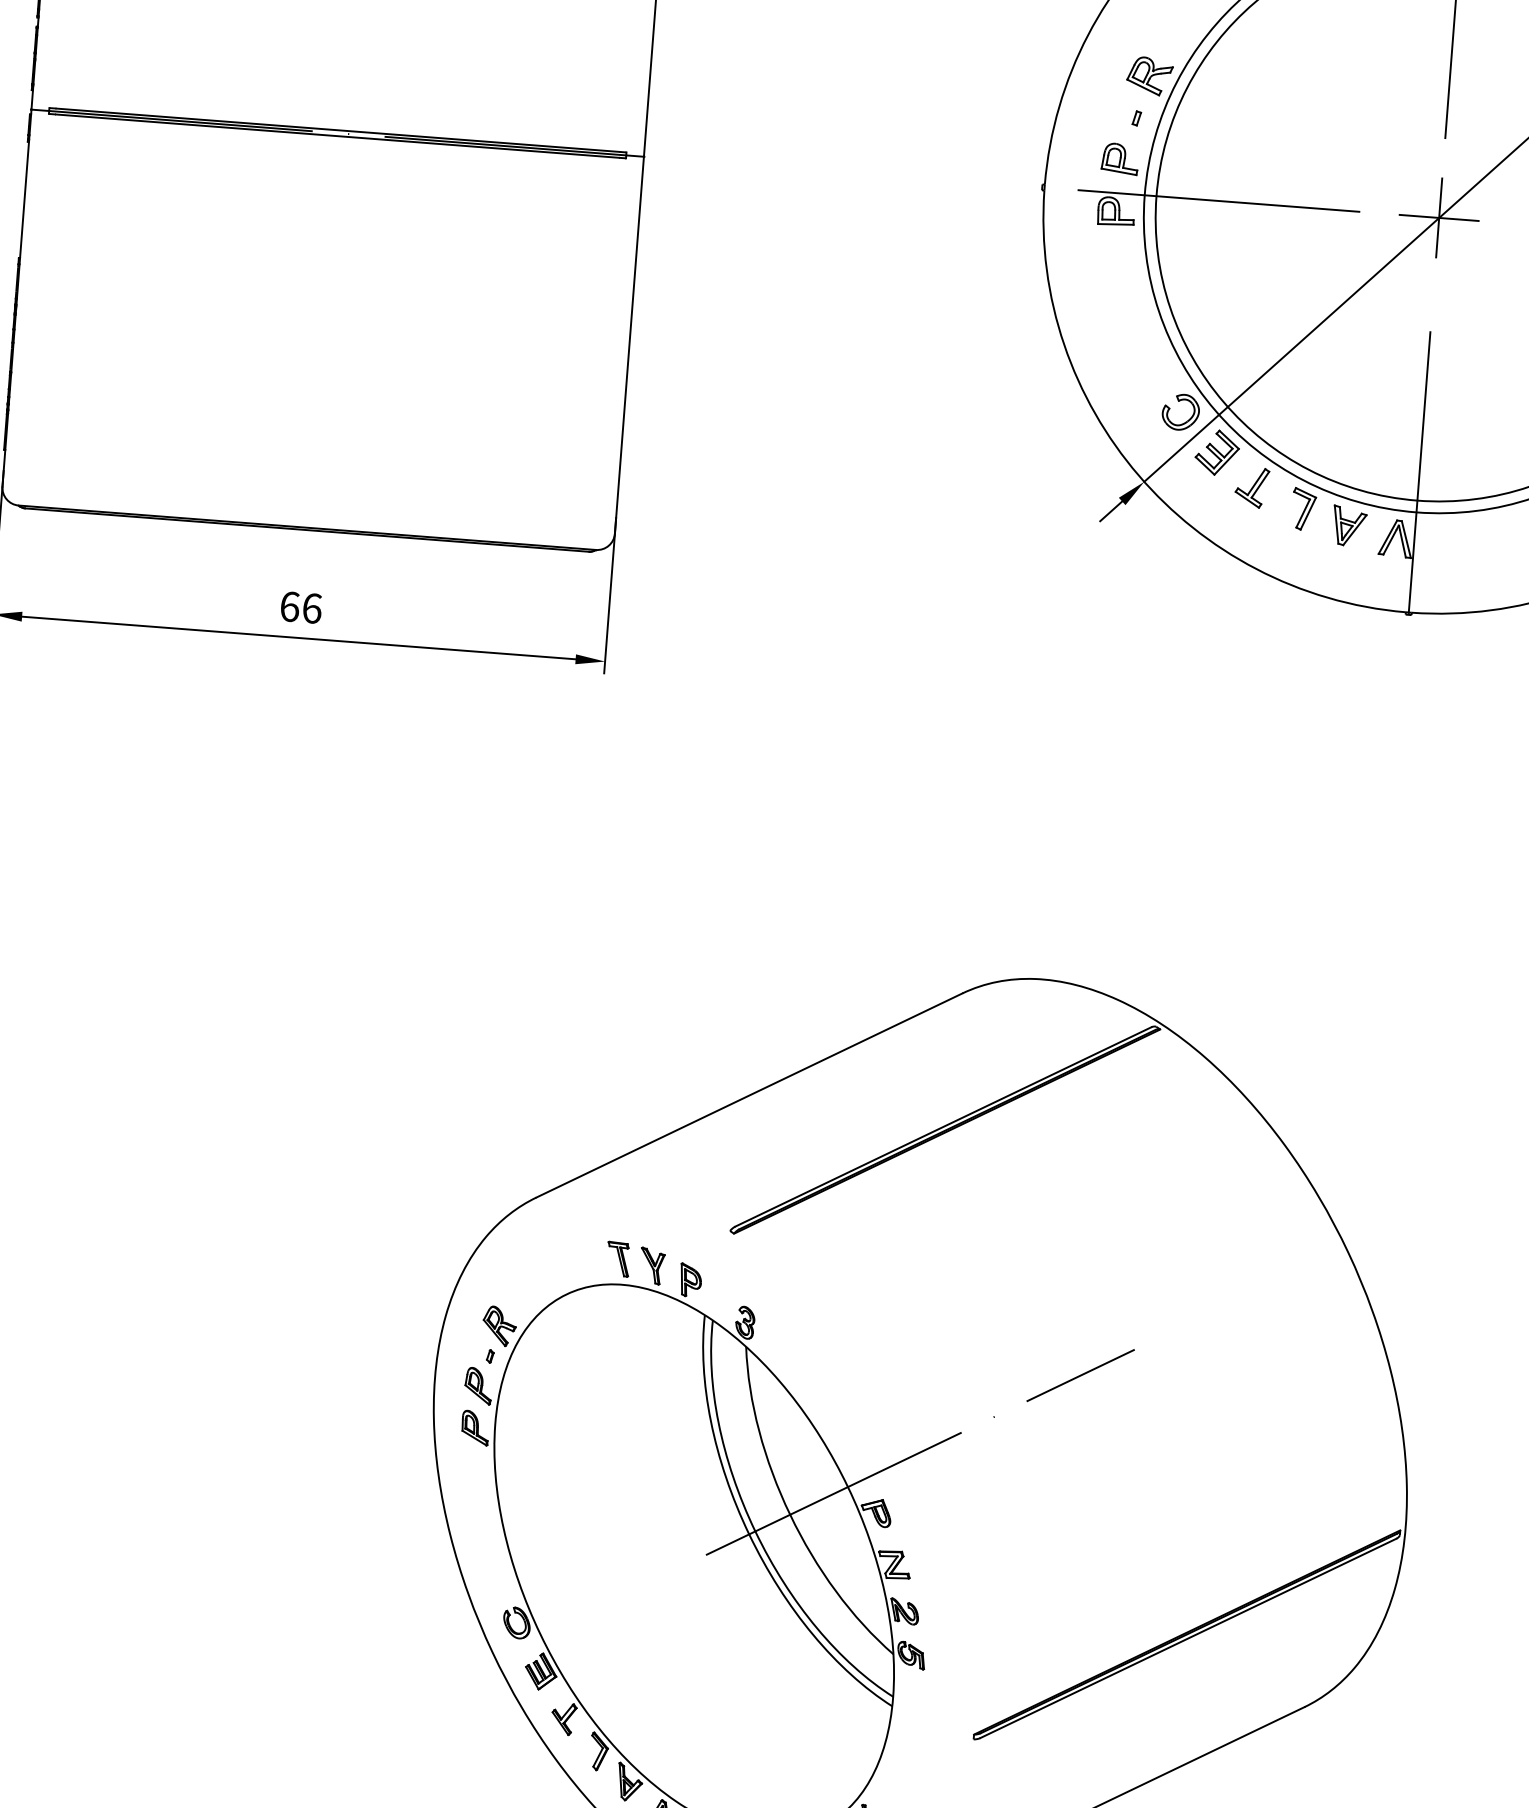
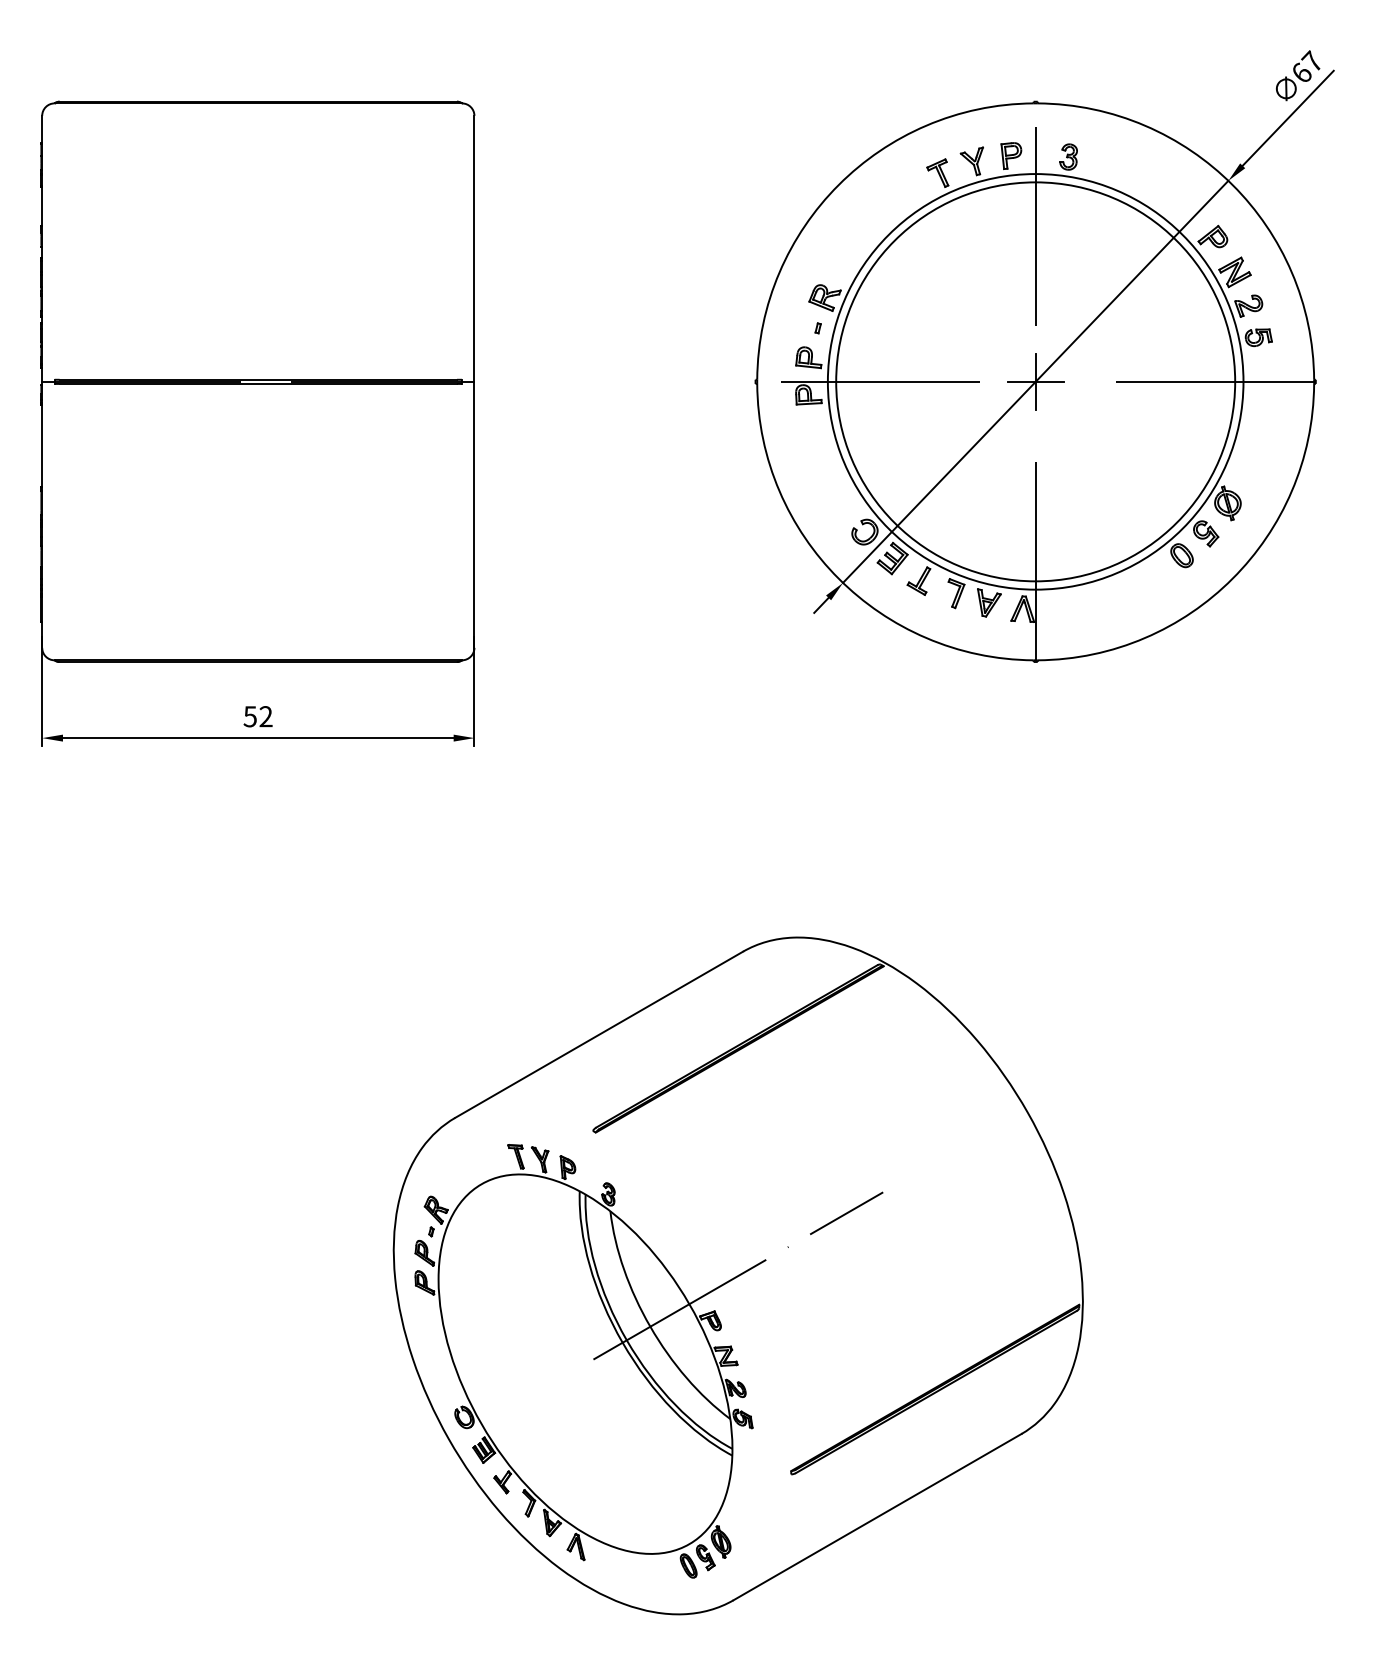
text: (300, 607) -> (257, 716), 66 -> 52

